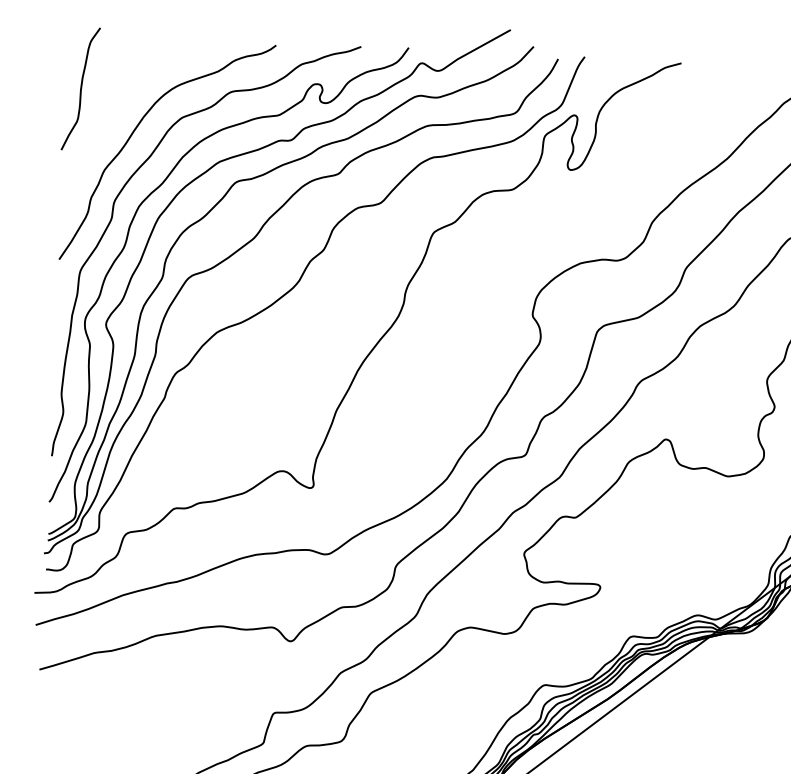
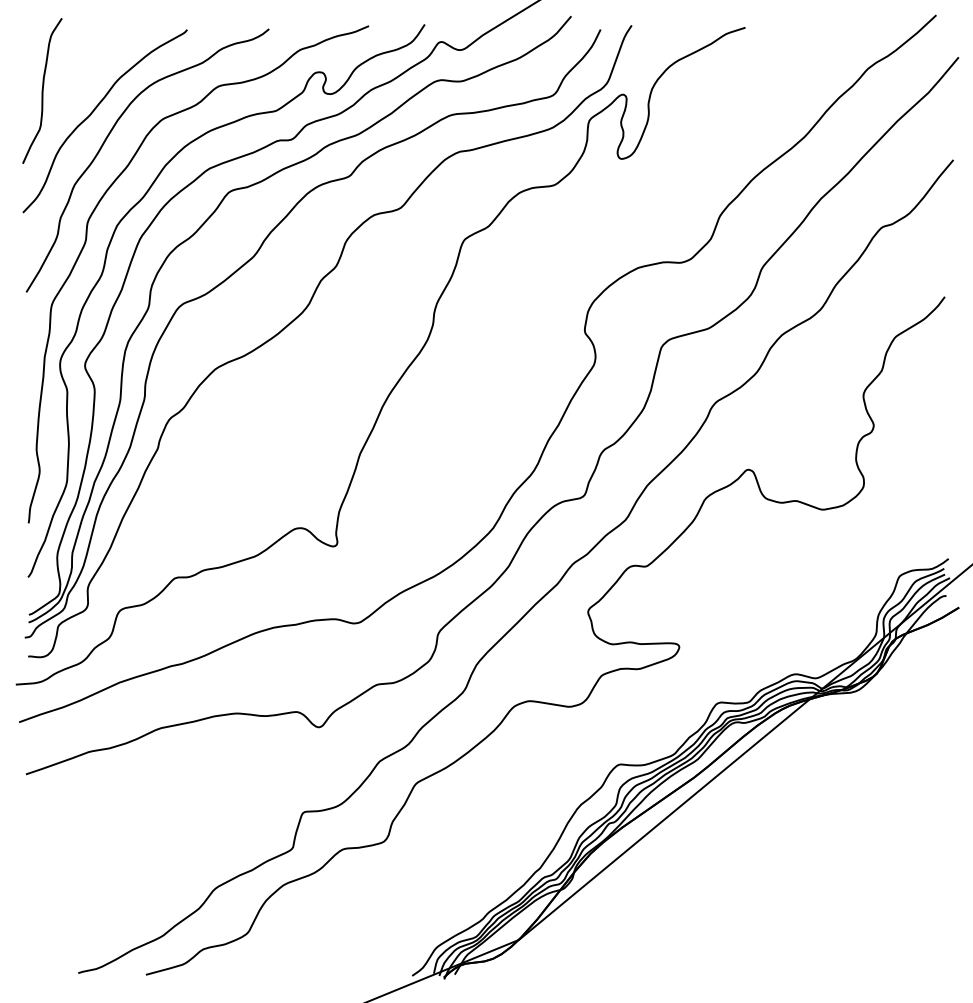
curve: (124, 108) -> (94, 111), added

